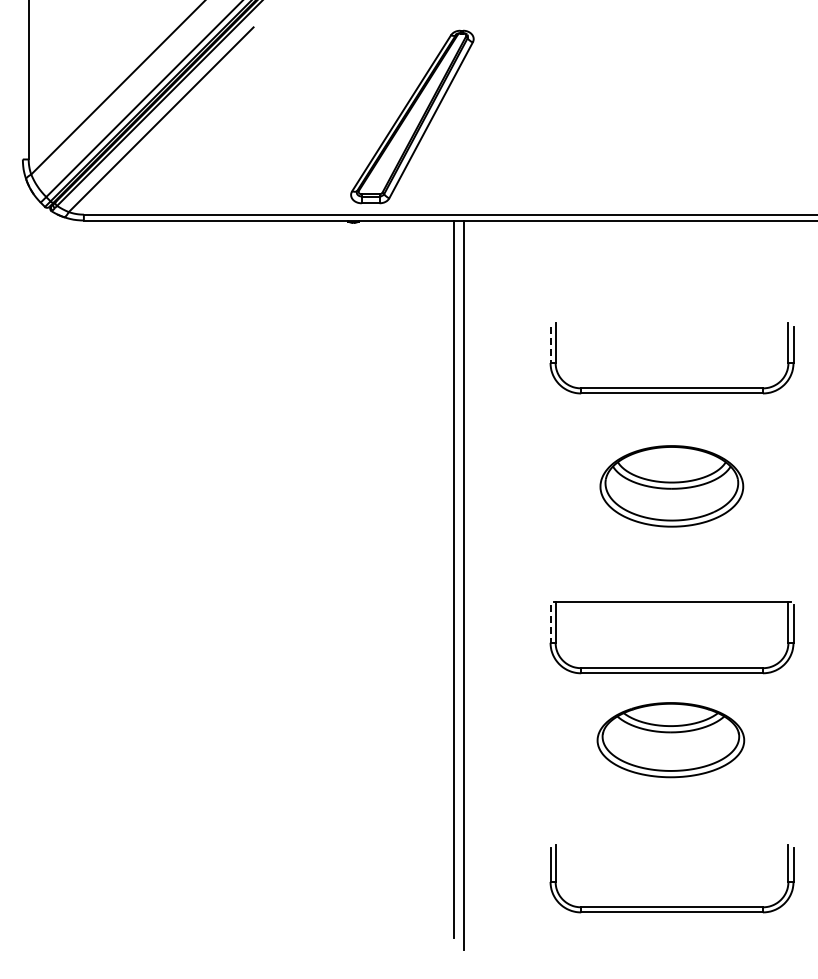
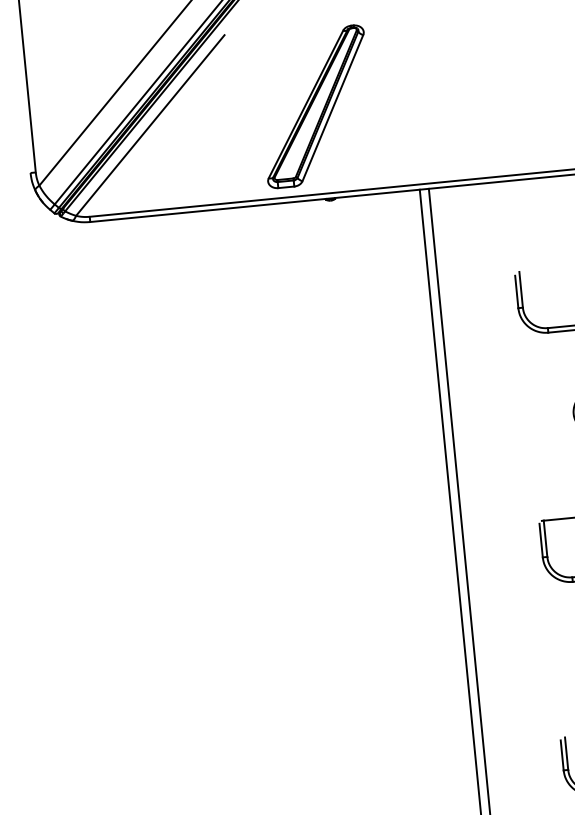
part: (412, 116) -> (315, 106), moved
line: (550, 345) -> (516, 292), dashed -> solid
line: (550, 623) -> (541, 540), dashed -> solid

